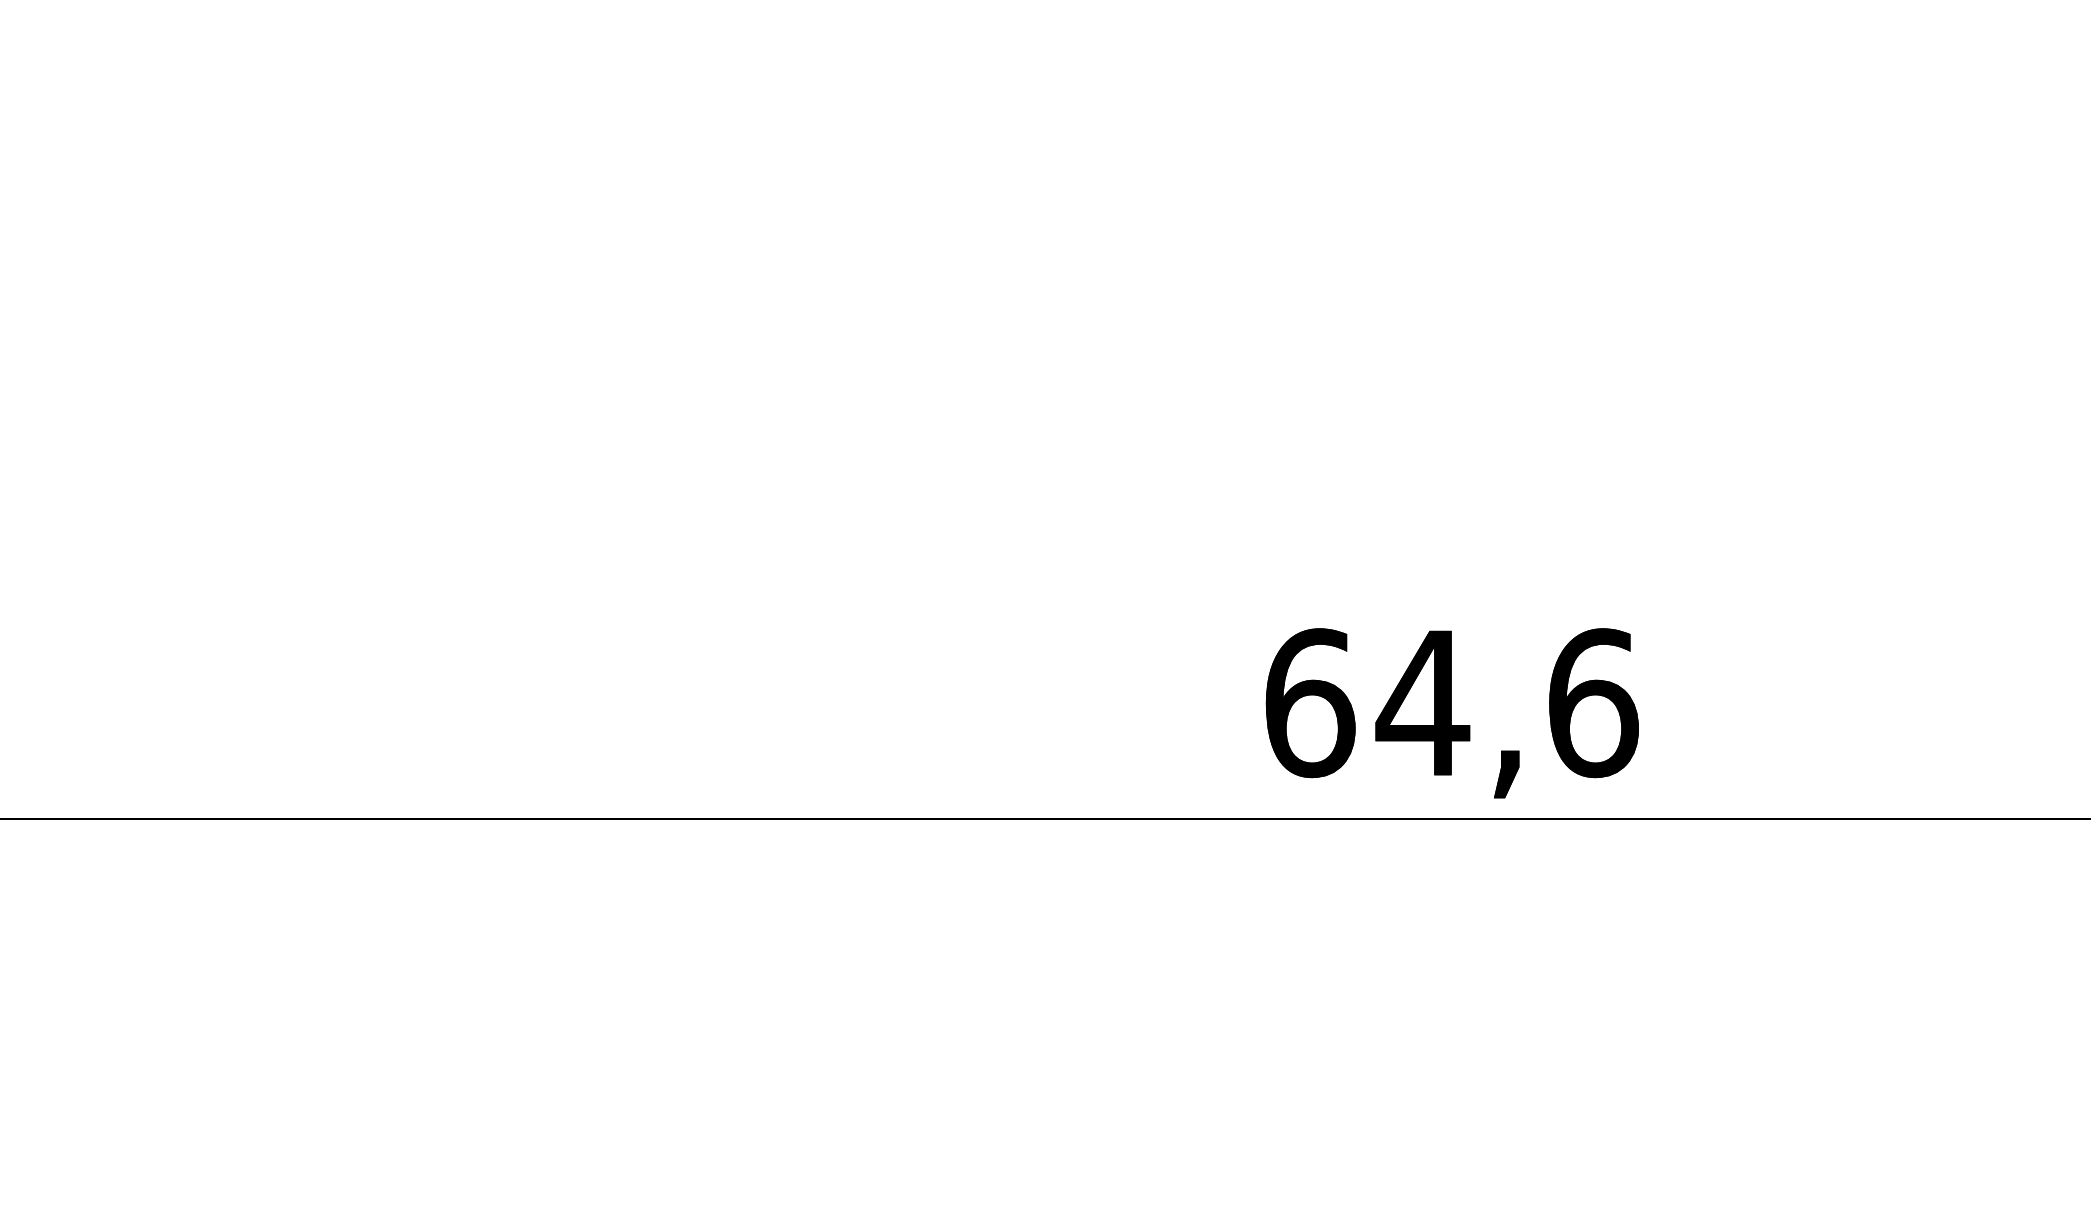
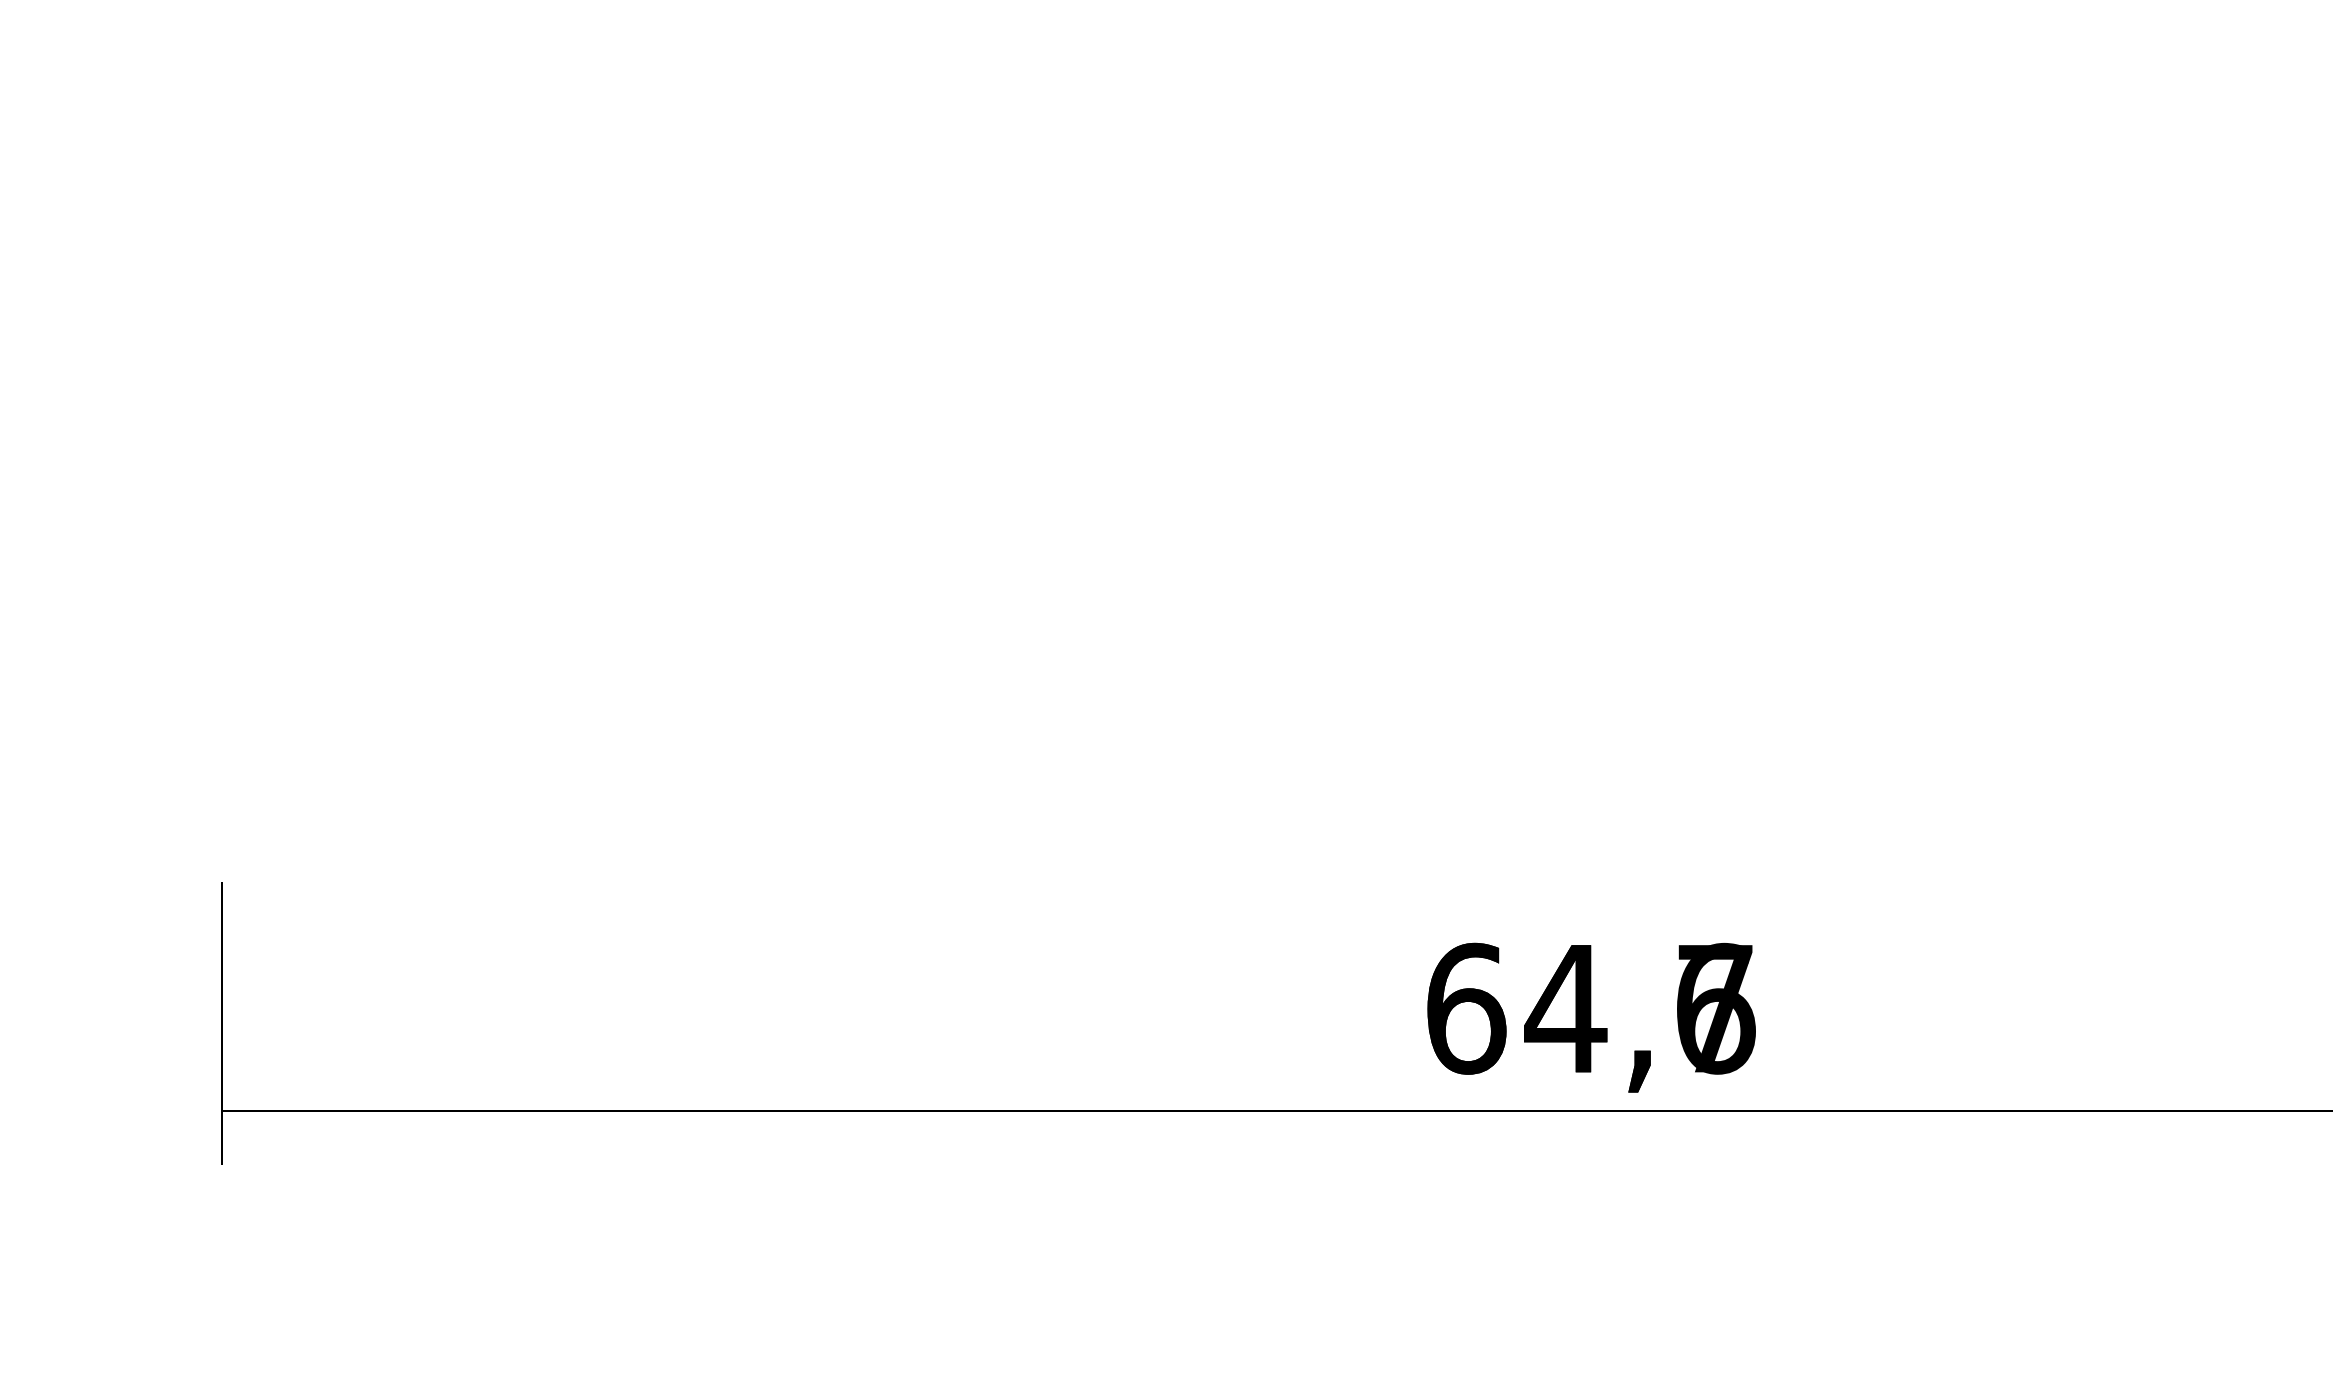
text: (1594, 702) -> (1716, 1008), 64,6 -> 64,7

